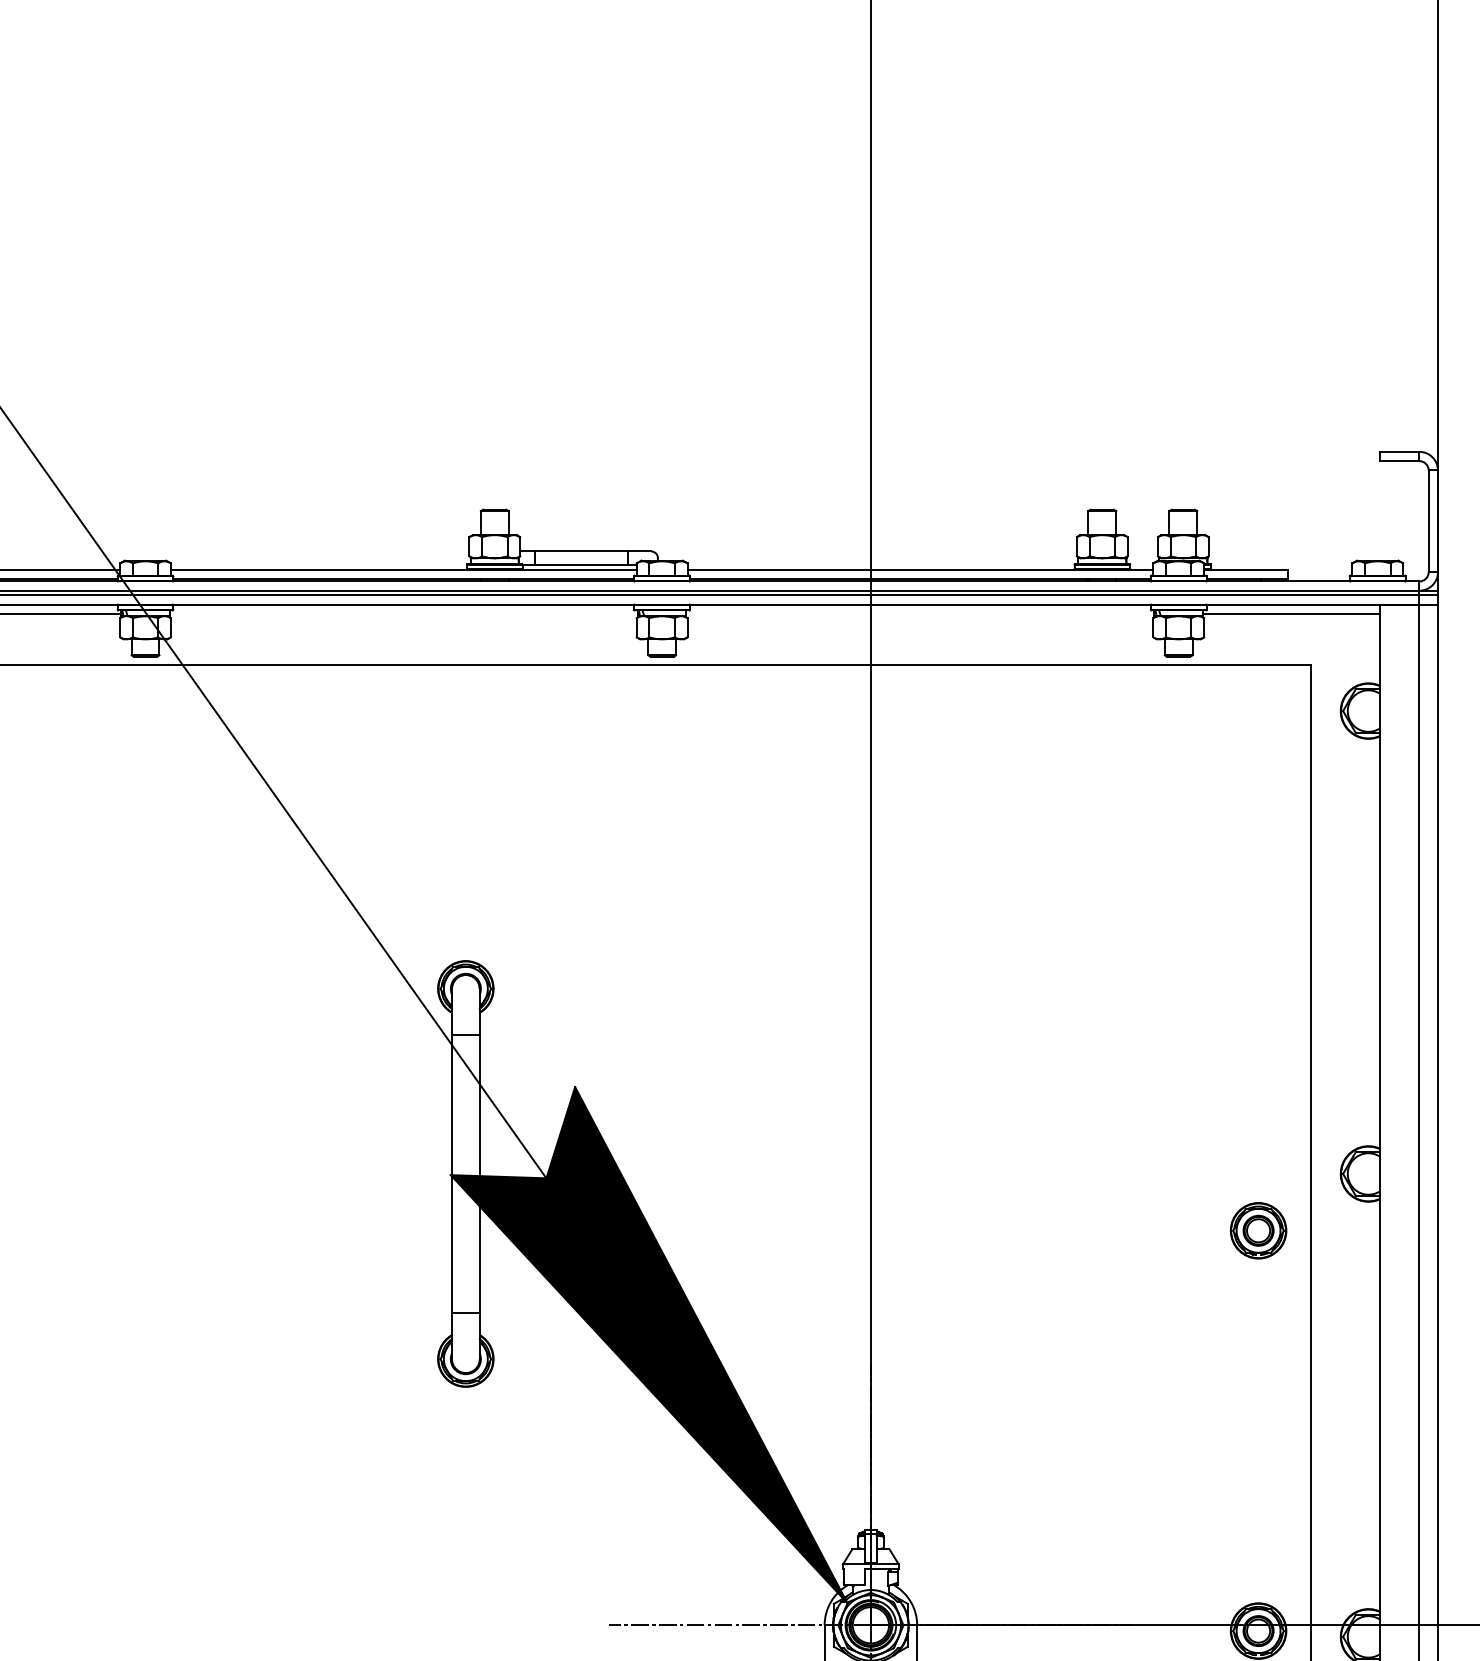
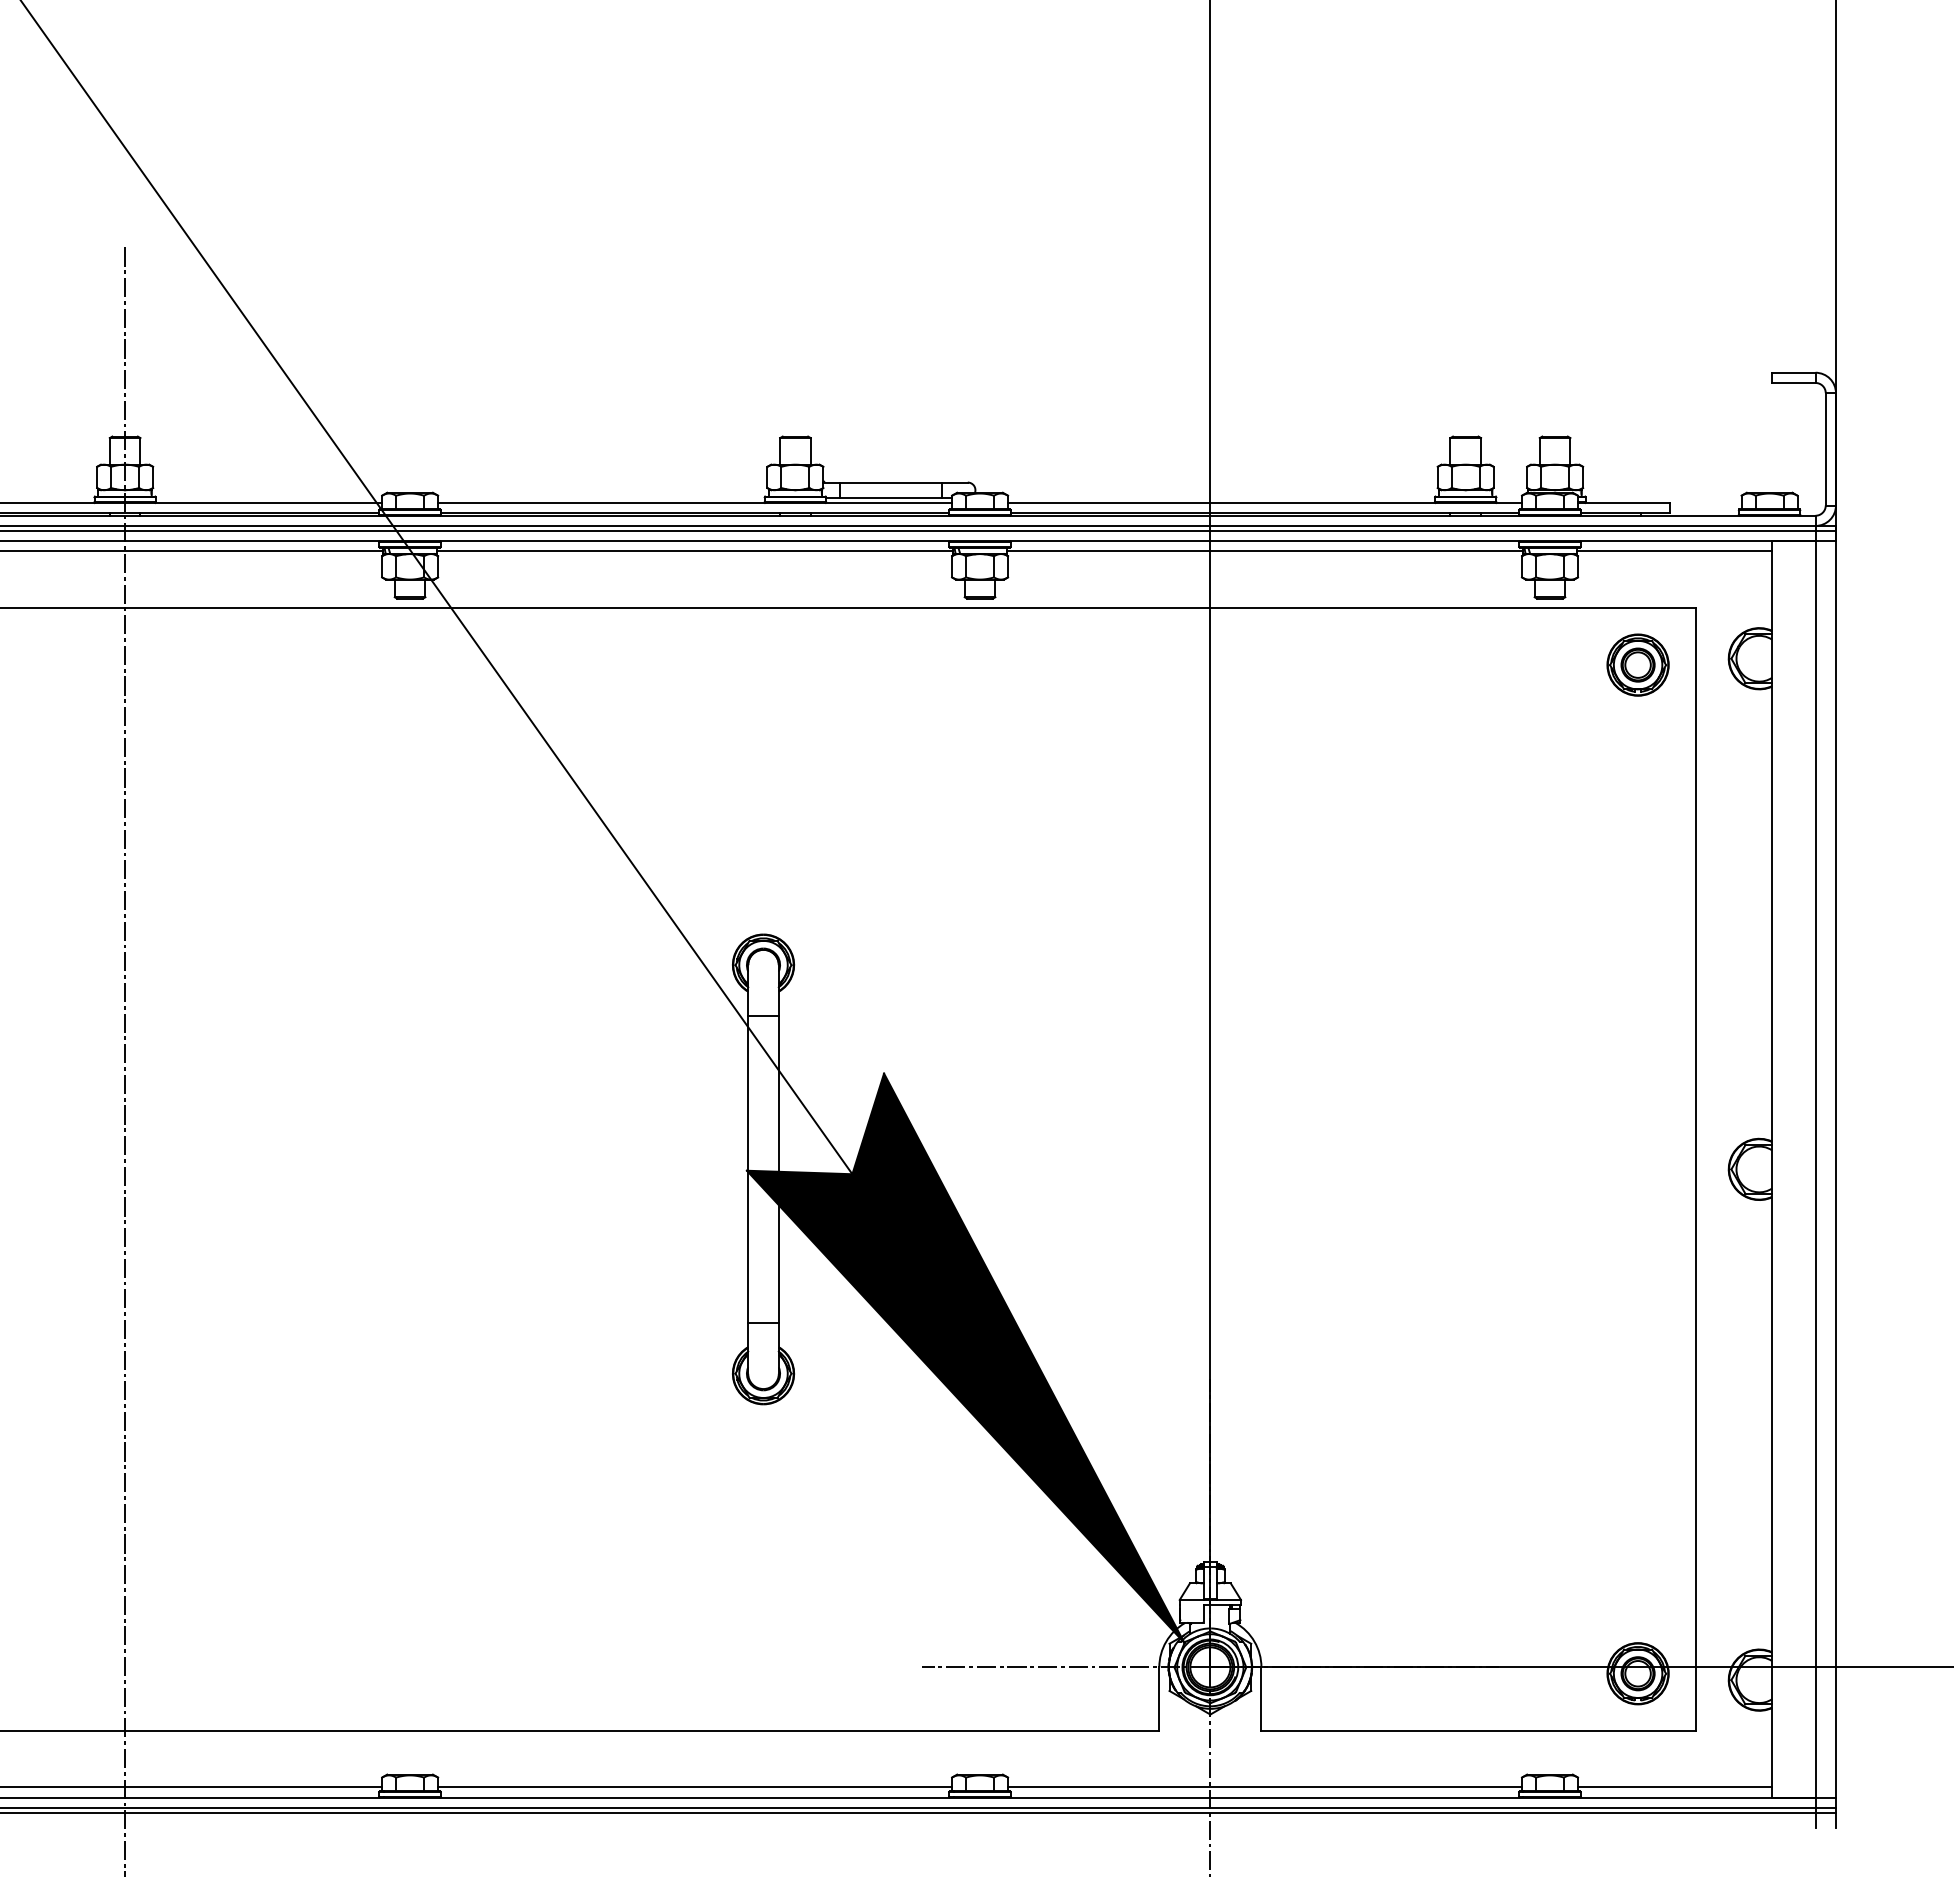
line: (403, 613) -> (694, 551), added
line: (919, 613) -> (1264, 551), added
part: (1258, 1230) -> (1637, 664), moved

